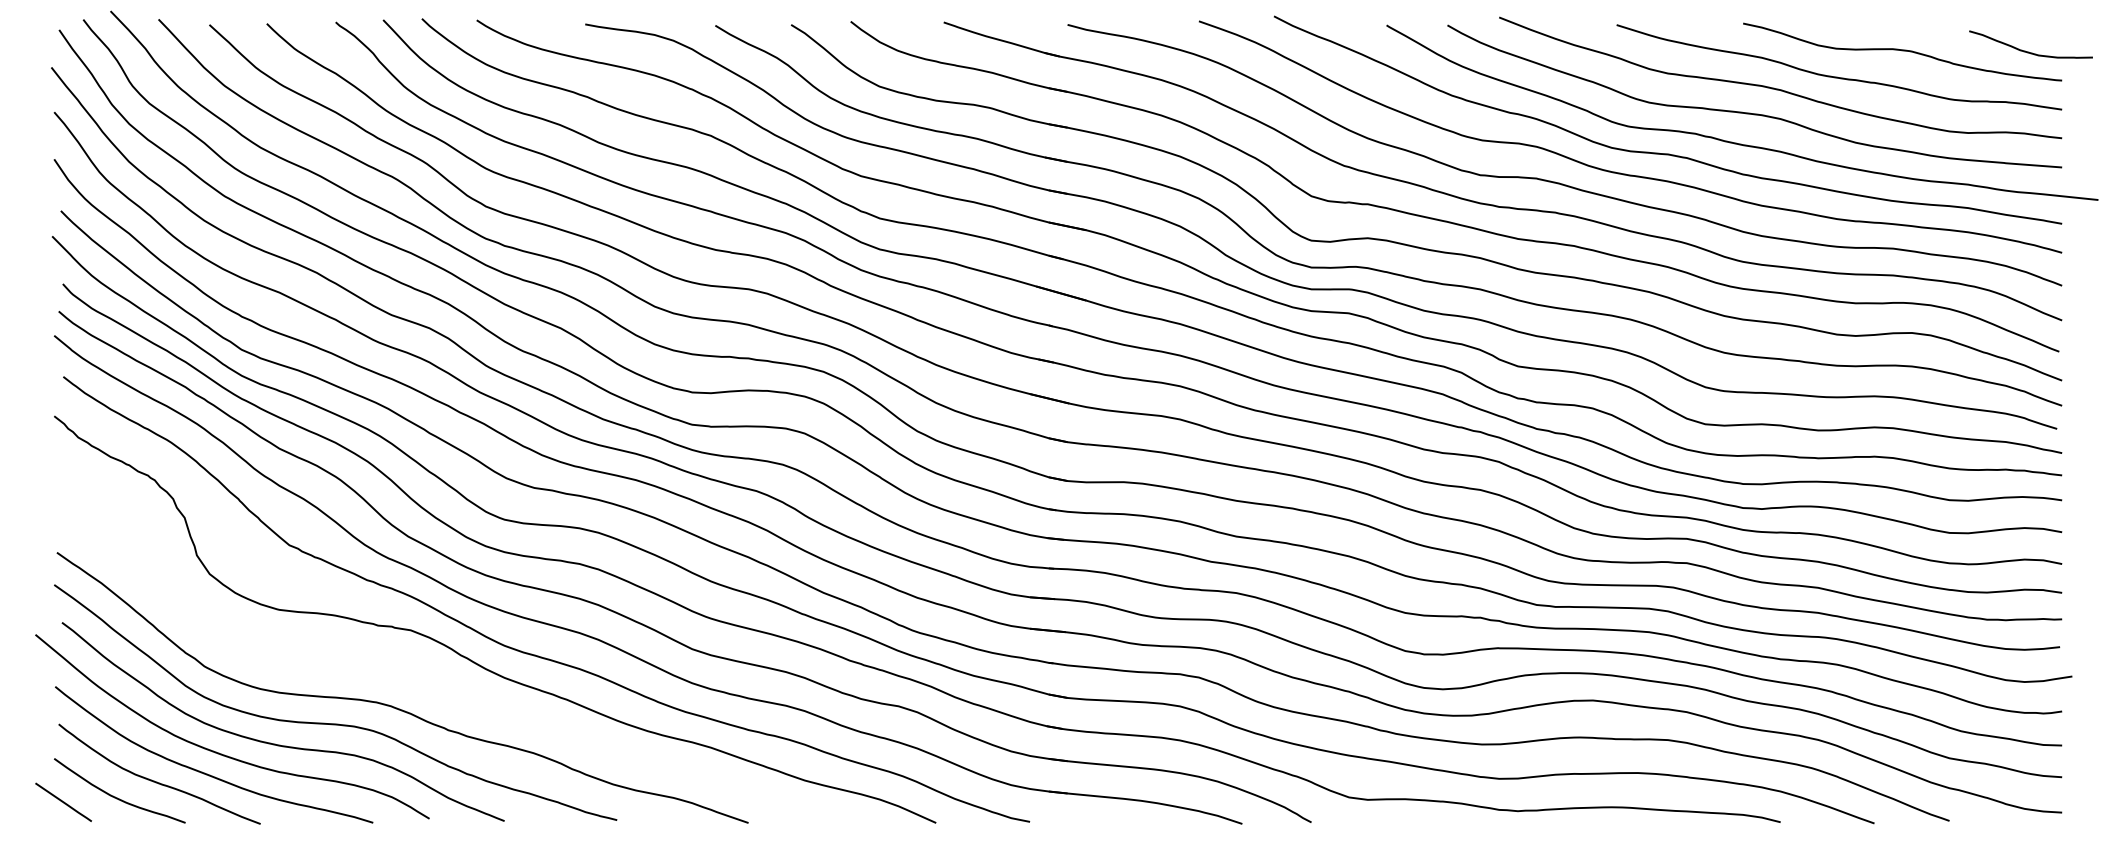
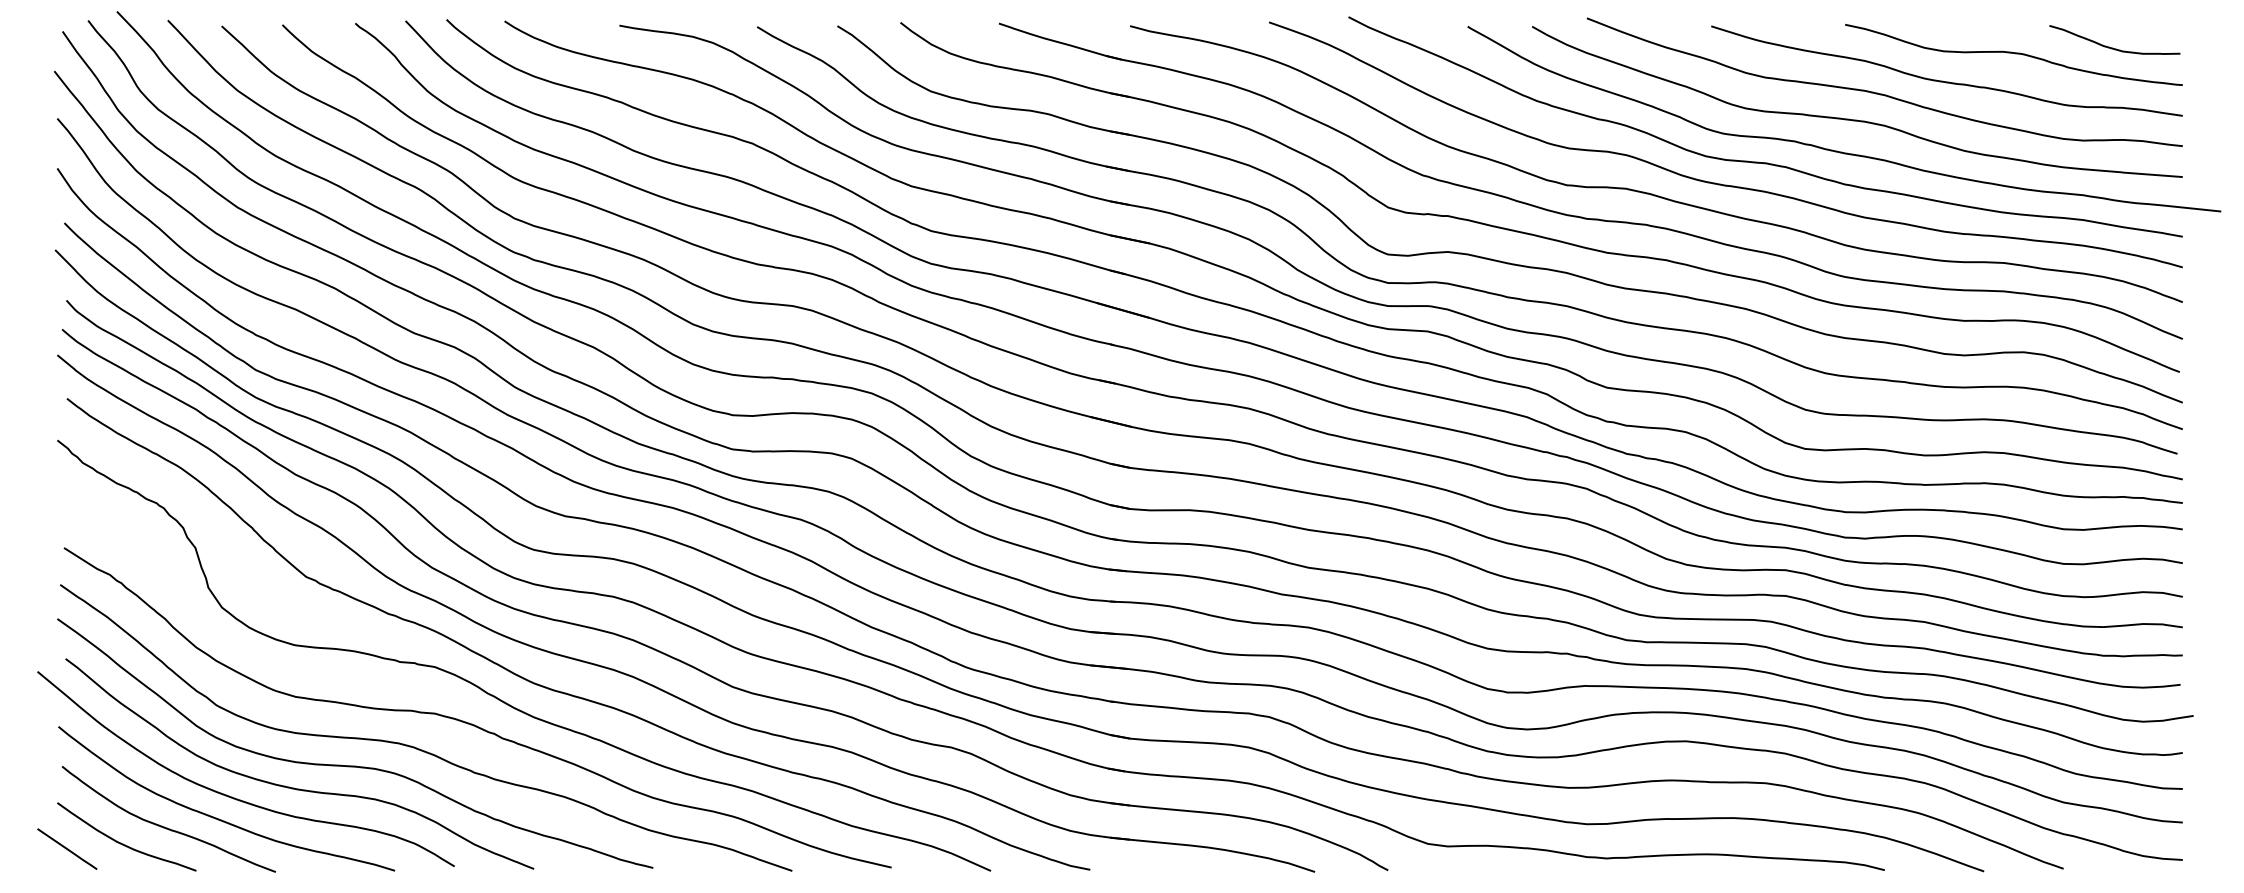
curve: (2029, 51) -> (2113, 47), moved
curve: (446, 683) -> (472, 723), added

